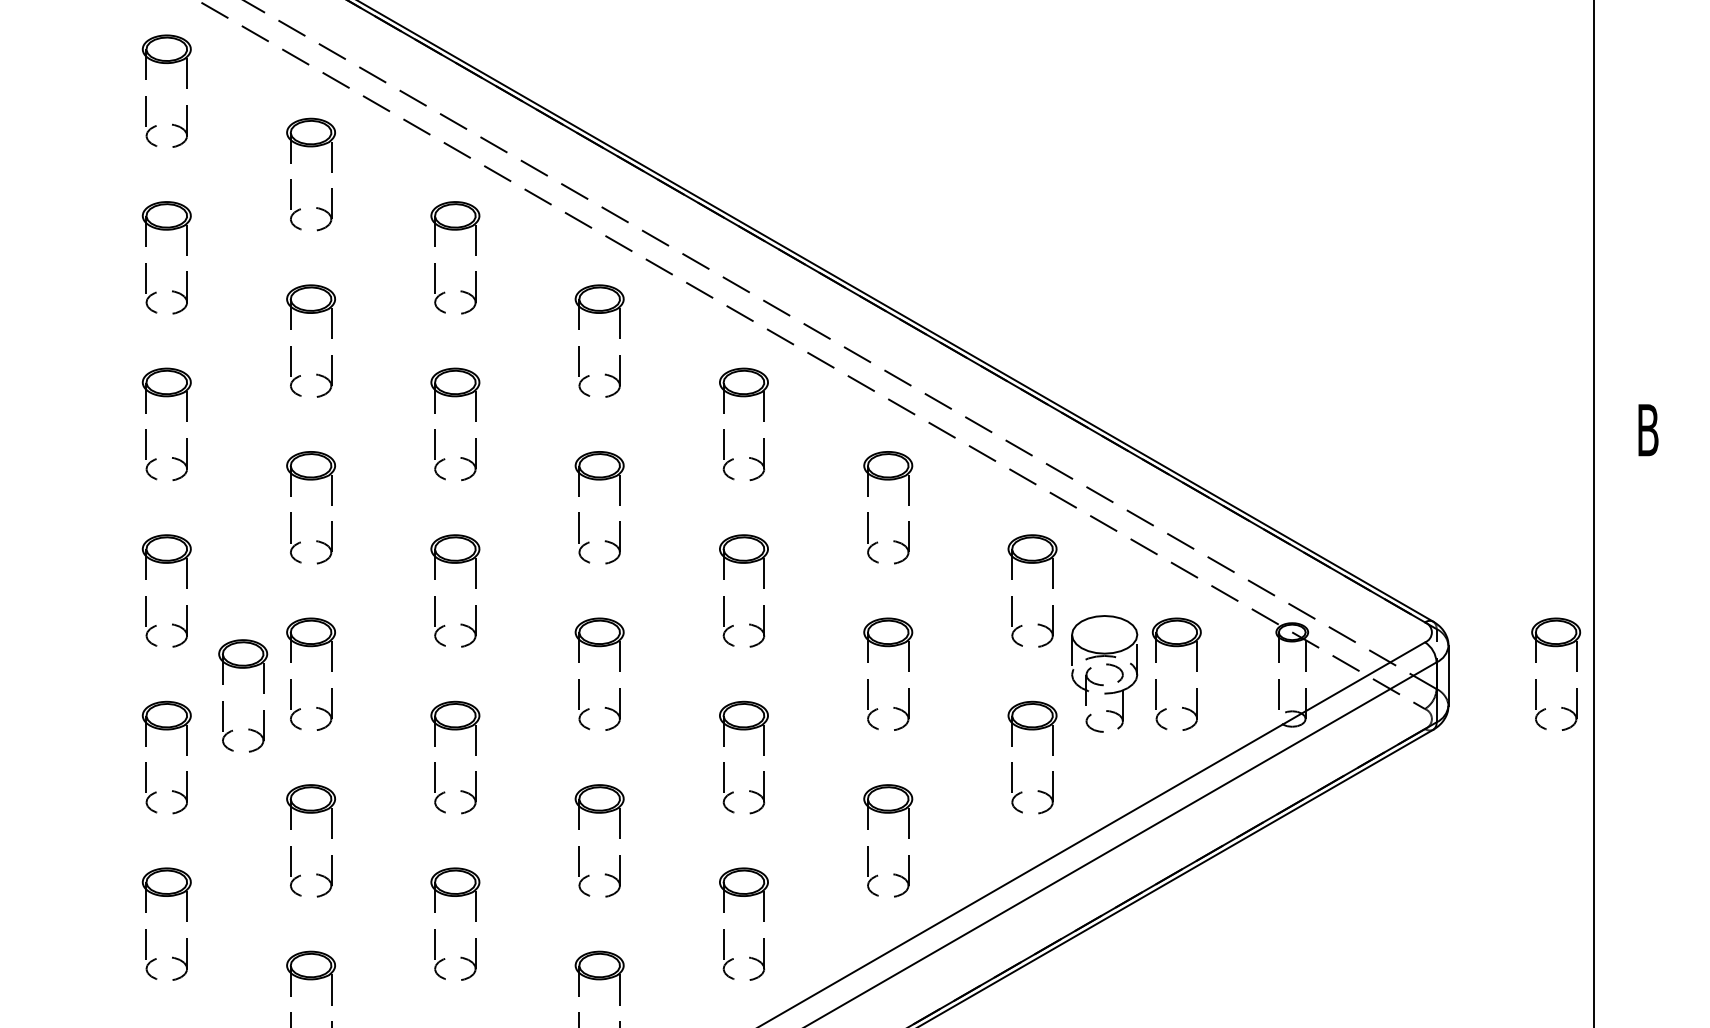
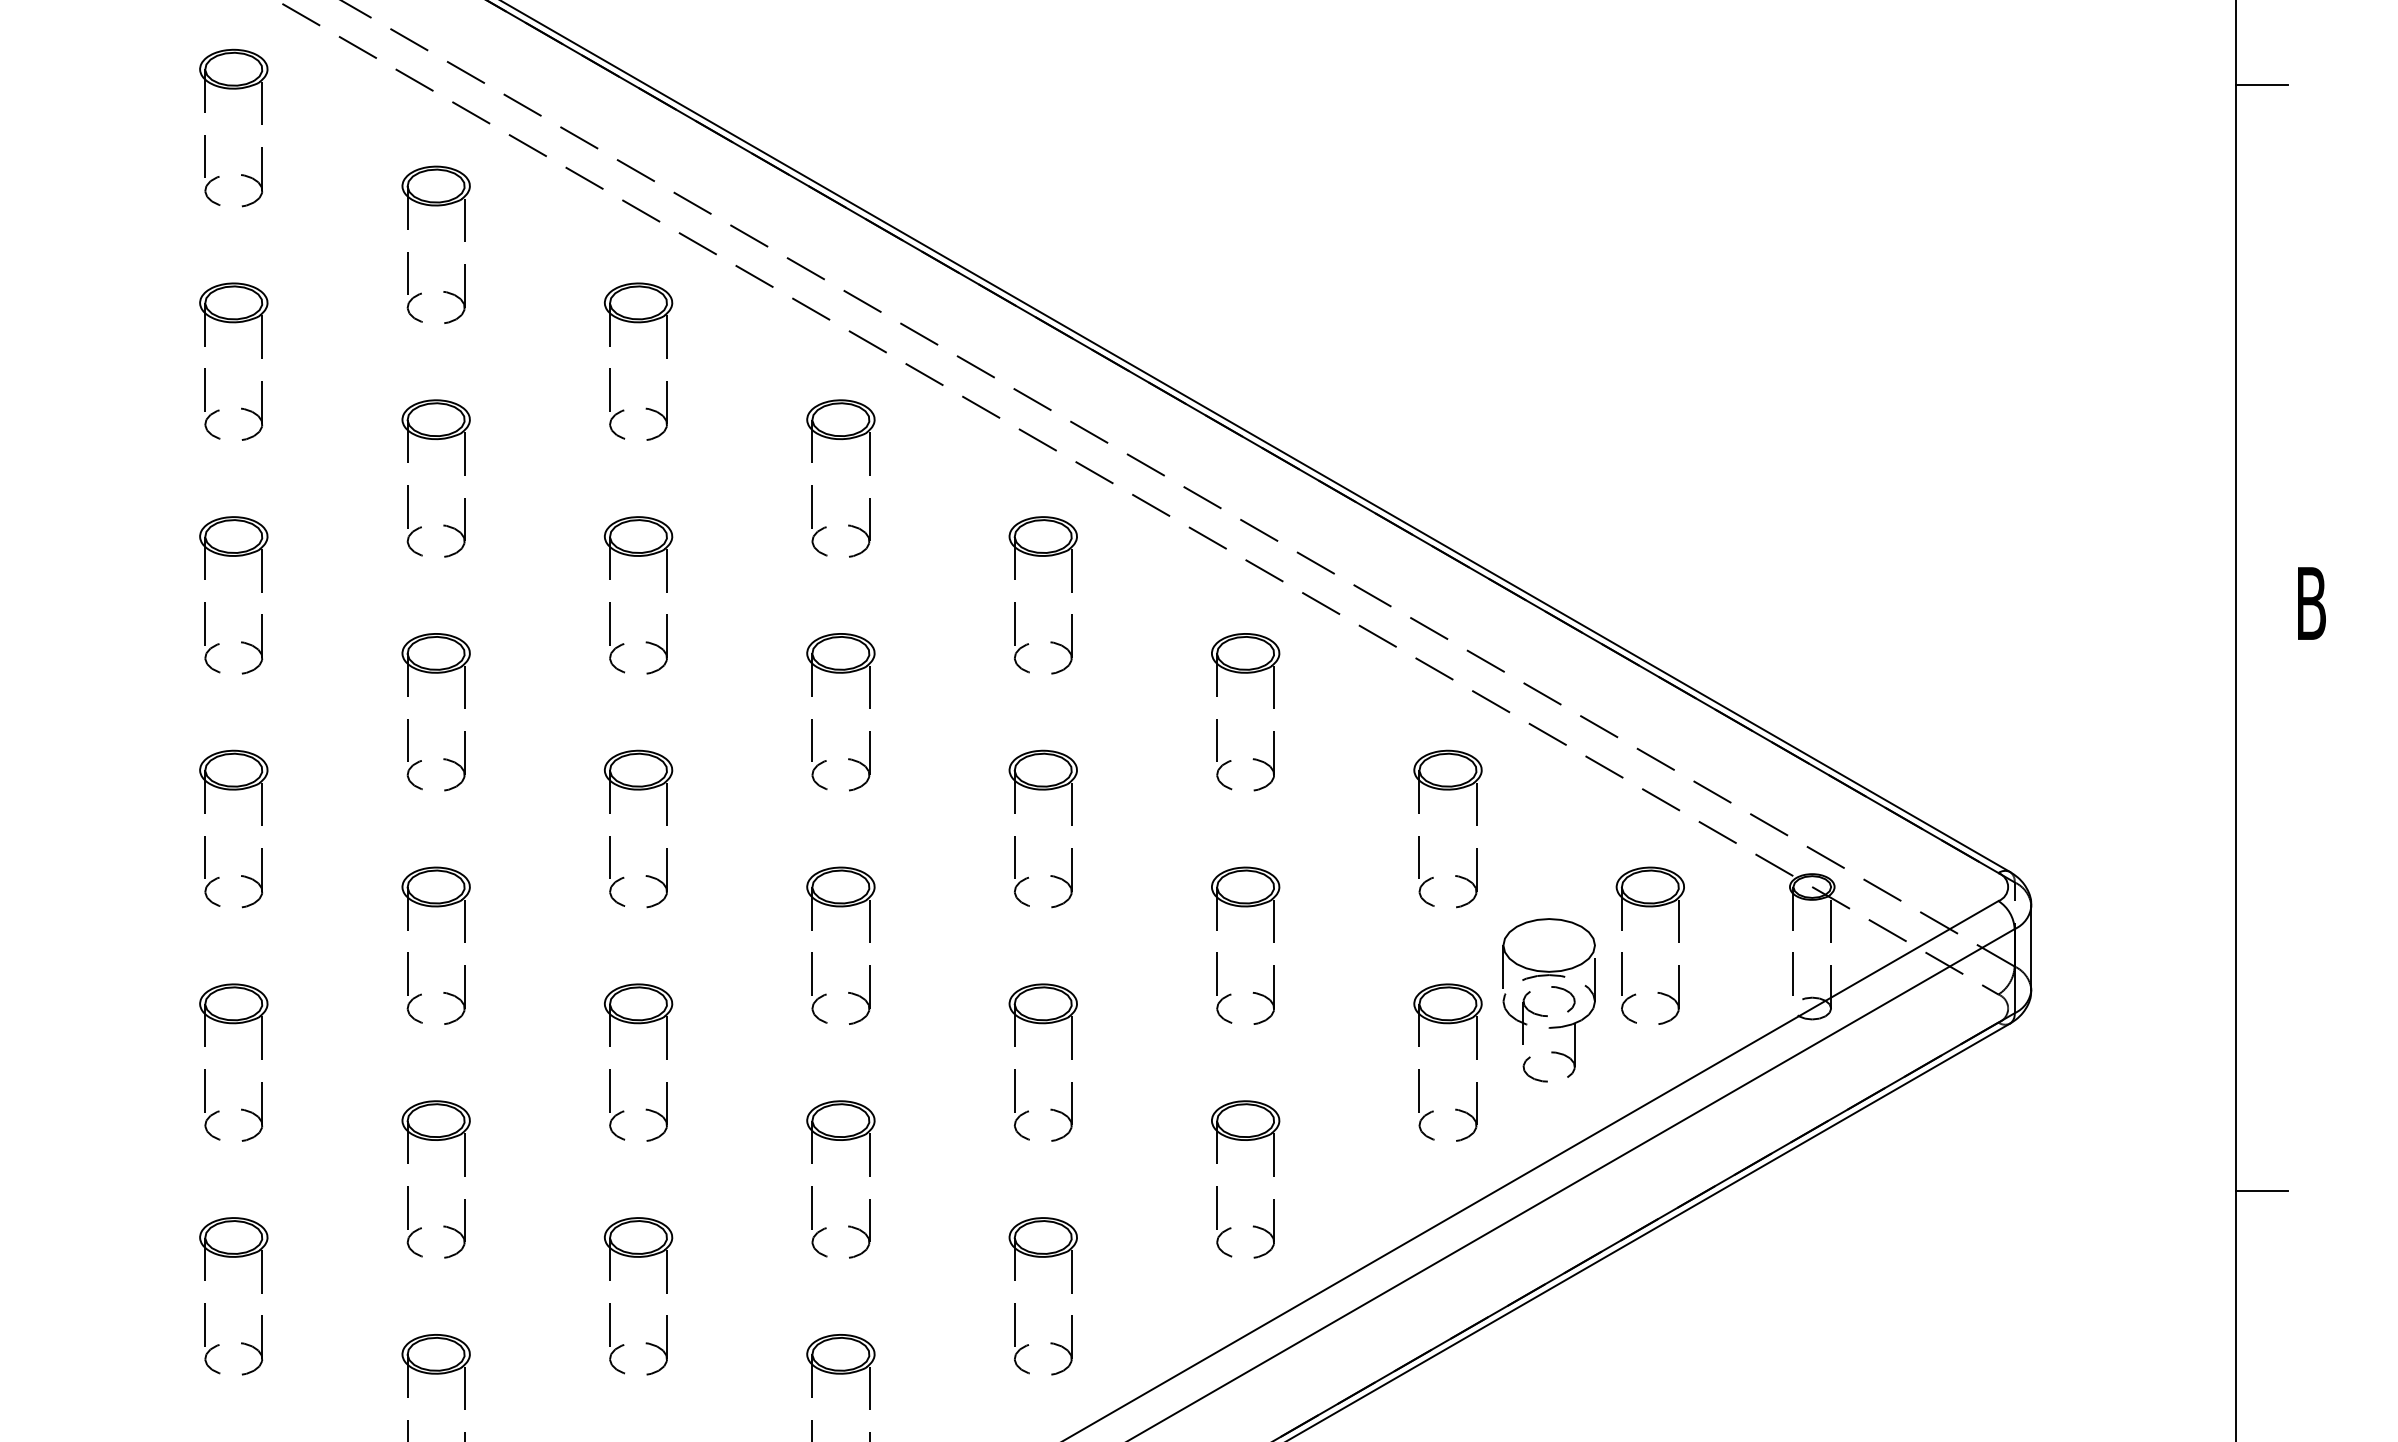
line: (1612, 60) -> (2261, 85), added
part: (1106, 664) -> (1551, 987), moved
part: (1536, 679) -> (2154, 952), removed
part: (222, 701) -> (312, 983), removed
line: (1612, 849) -> (2261, 1191), added

